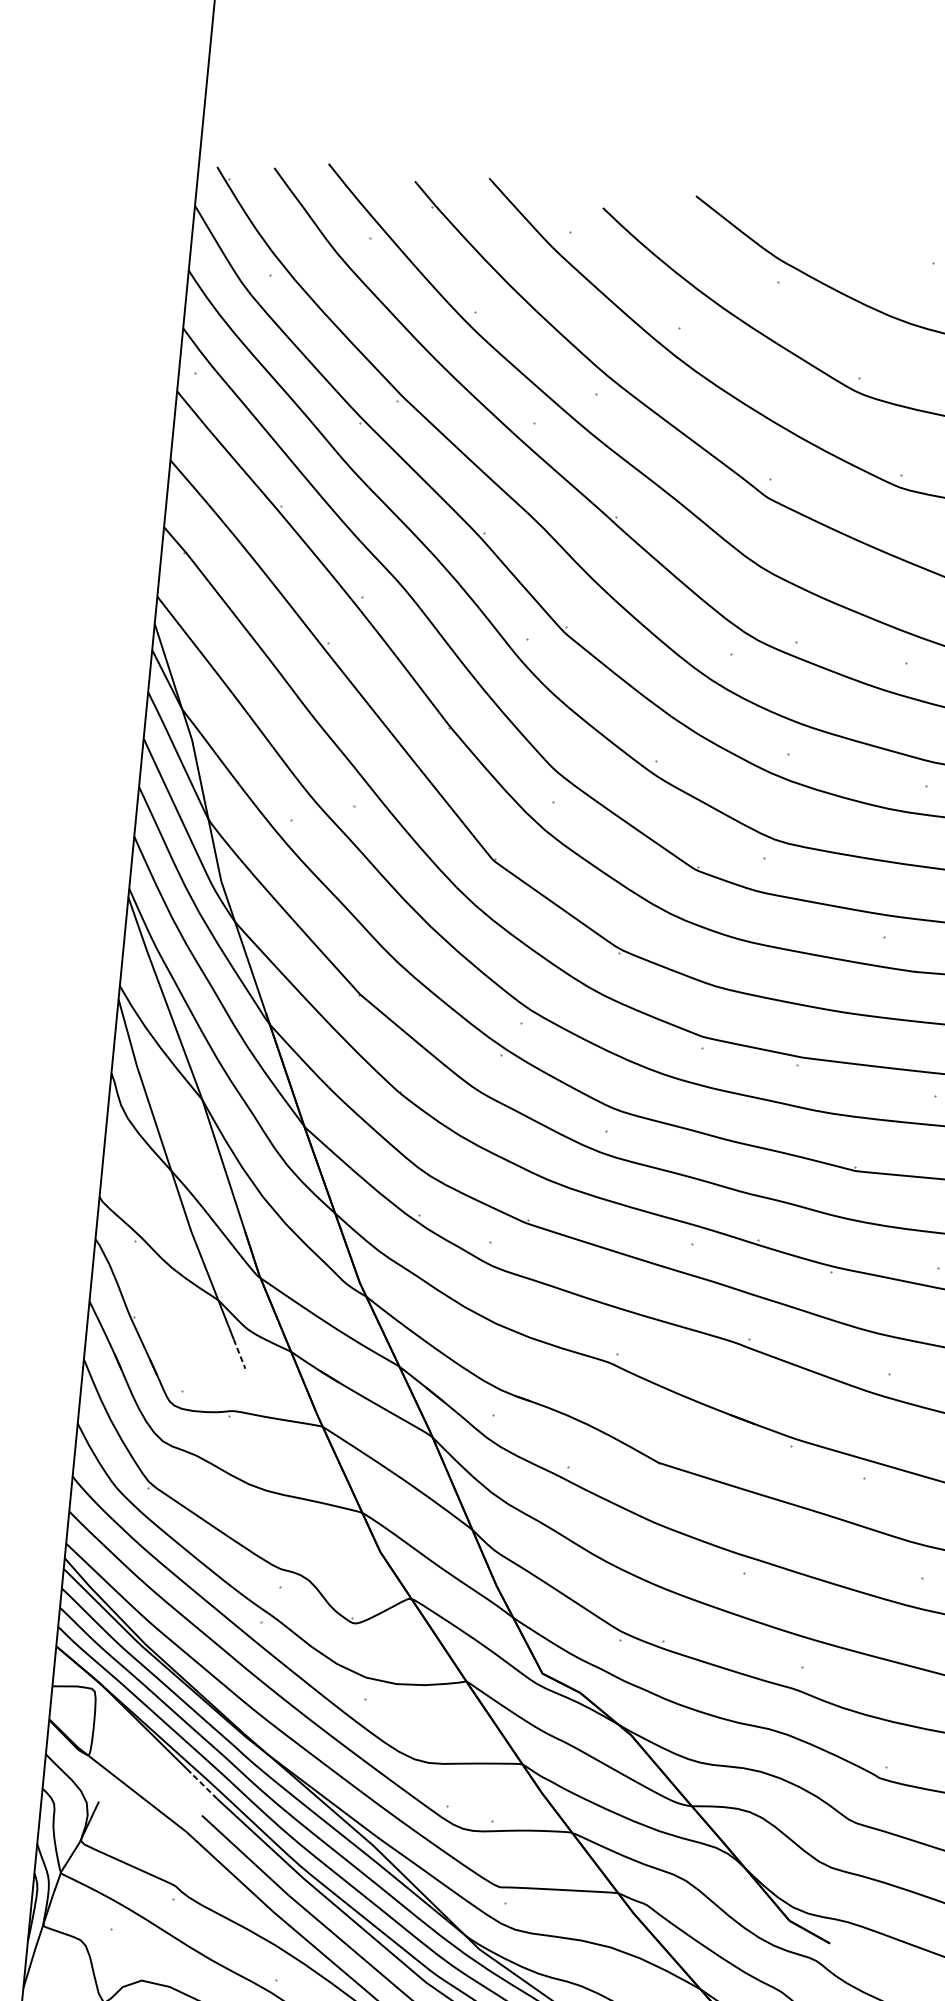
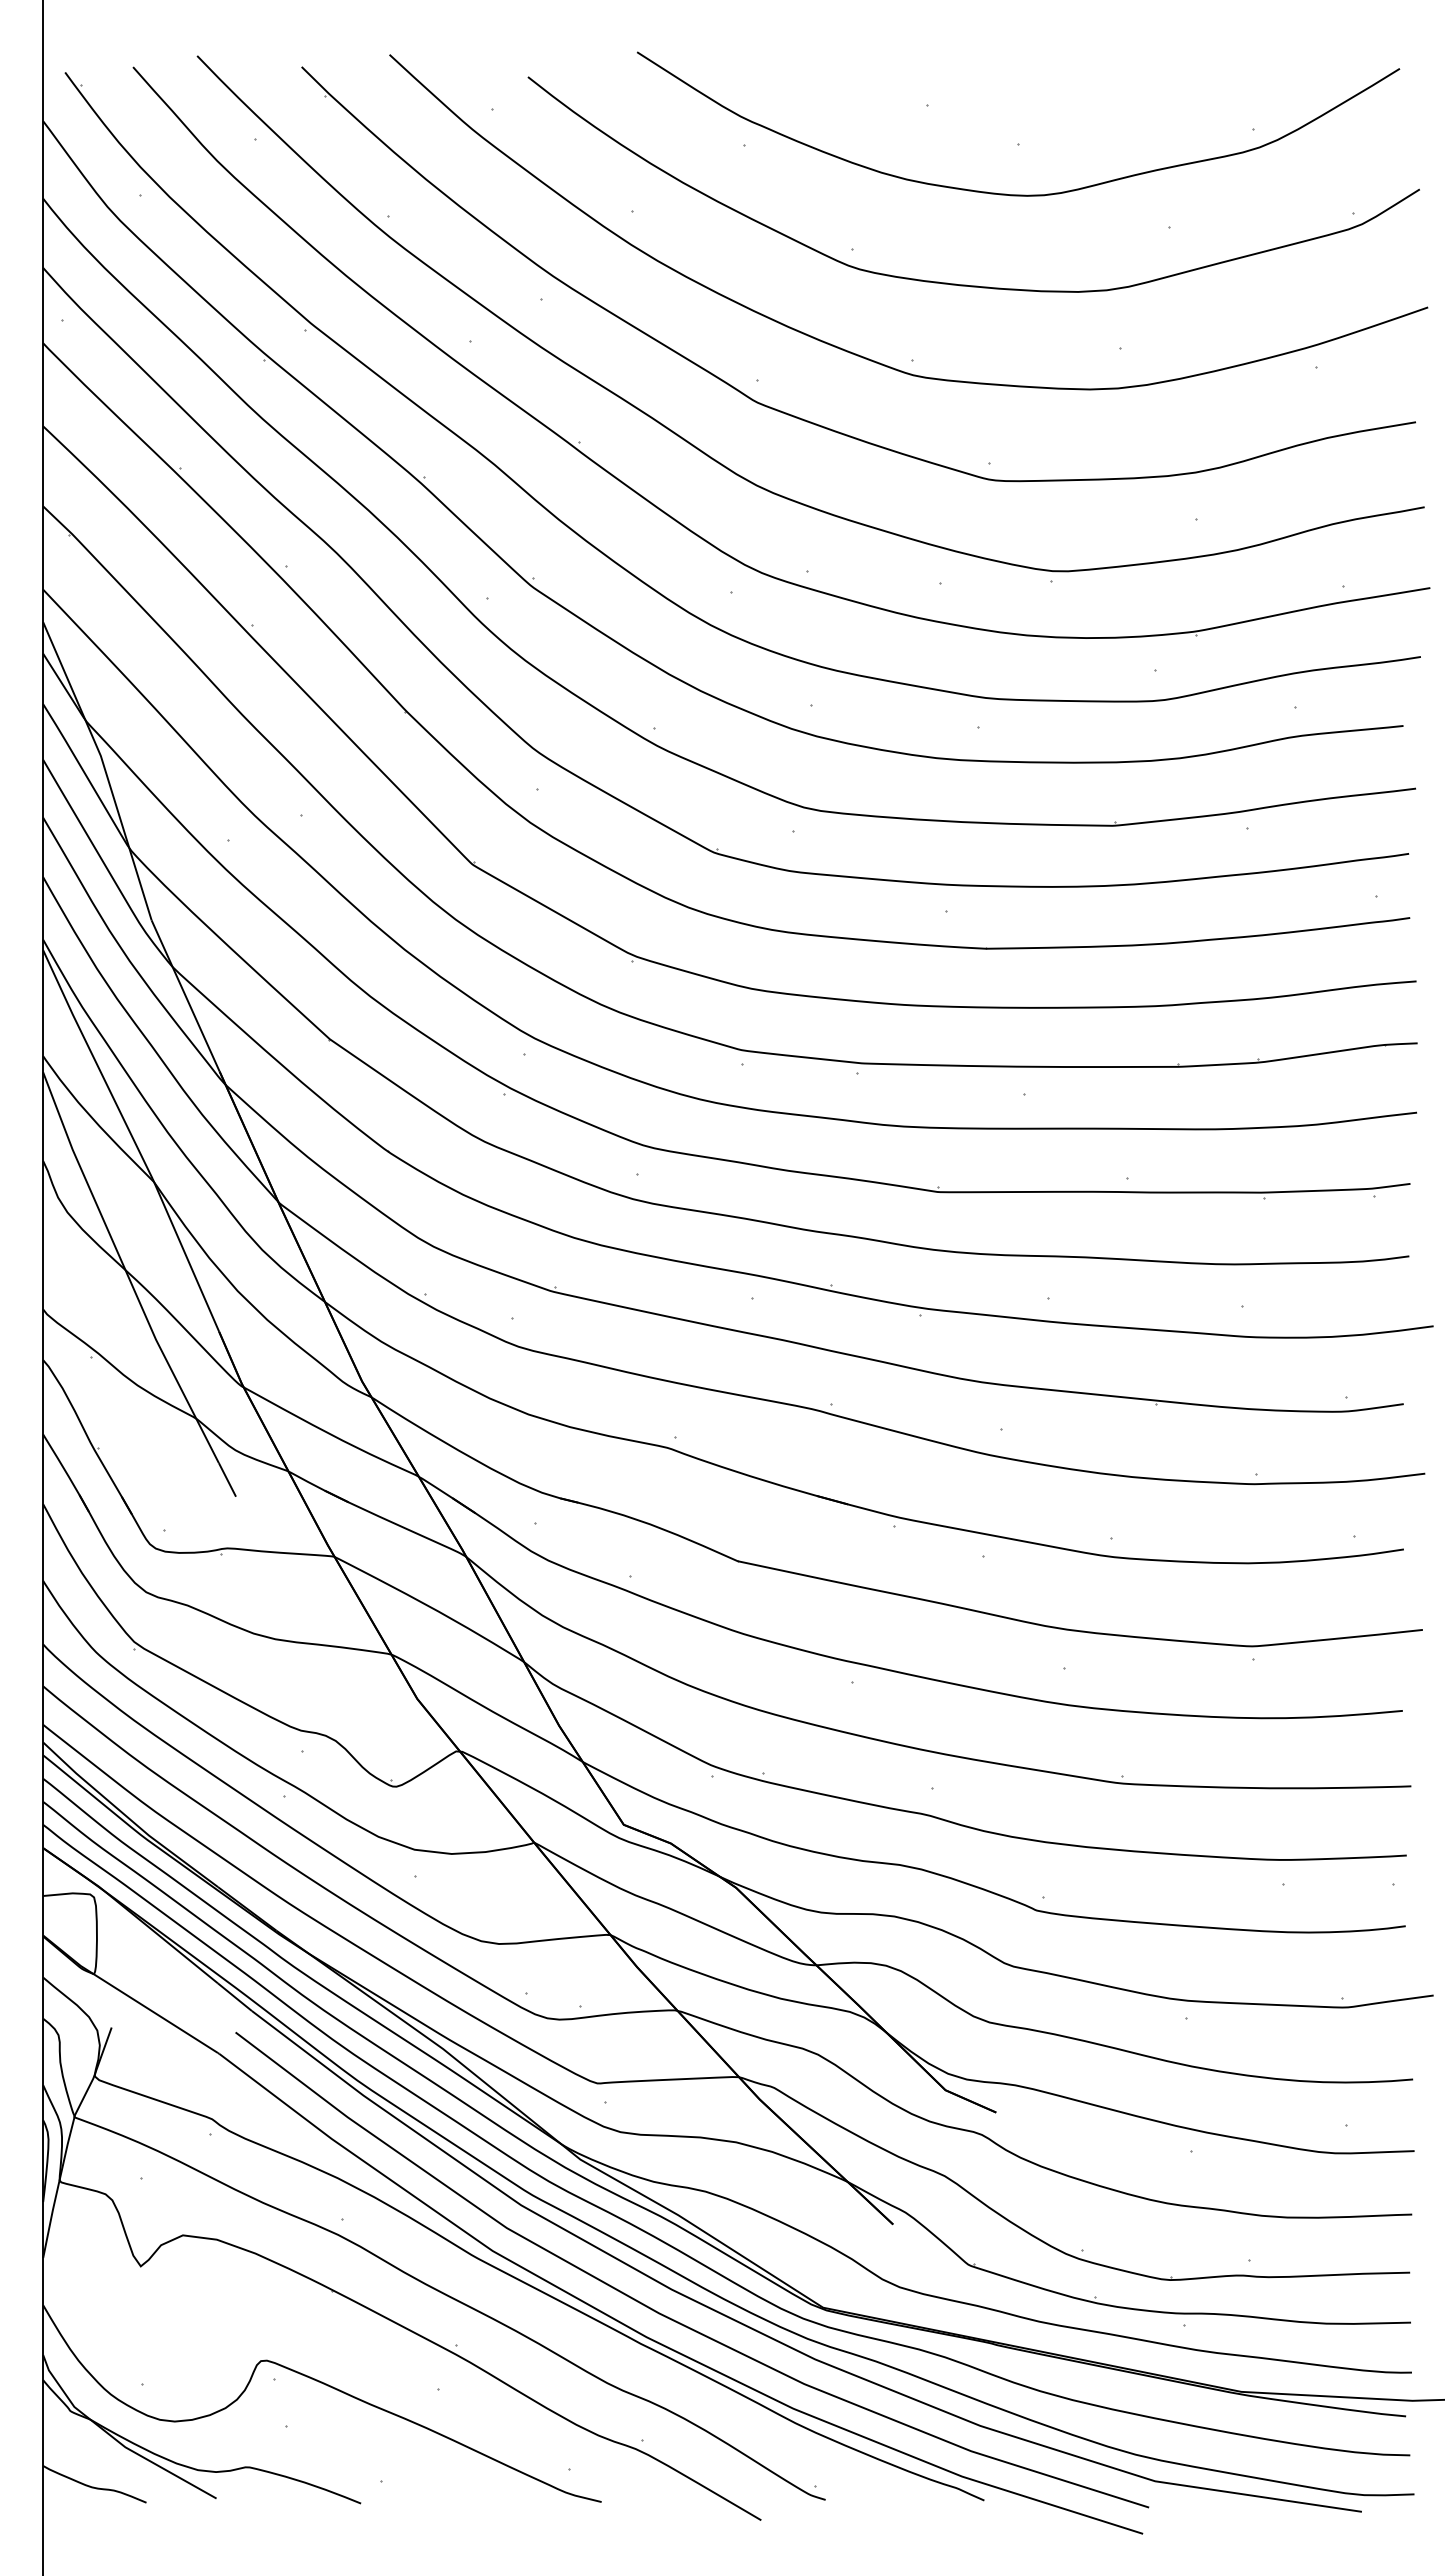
line: (239, 1353) -> (227, 1479), dashed -> solid
line: (203, 1786) -> (234, 1997), dashed -> solid

